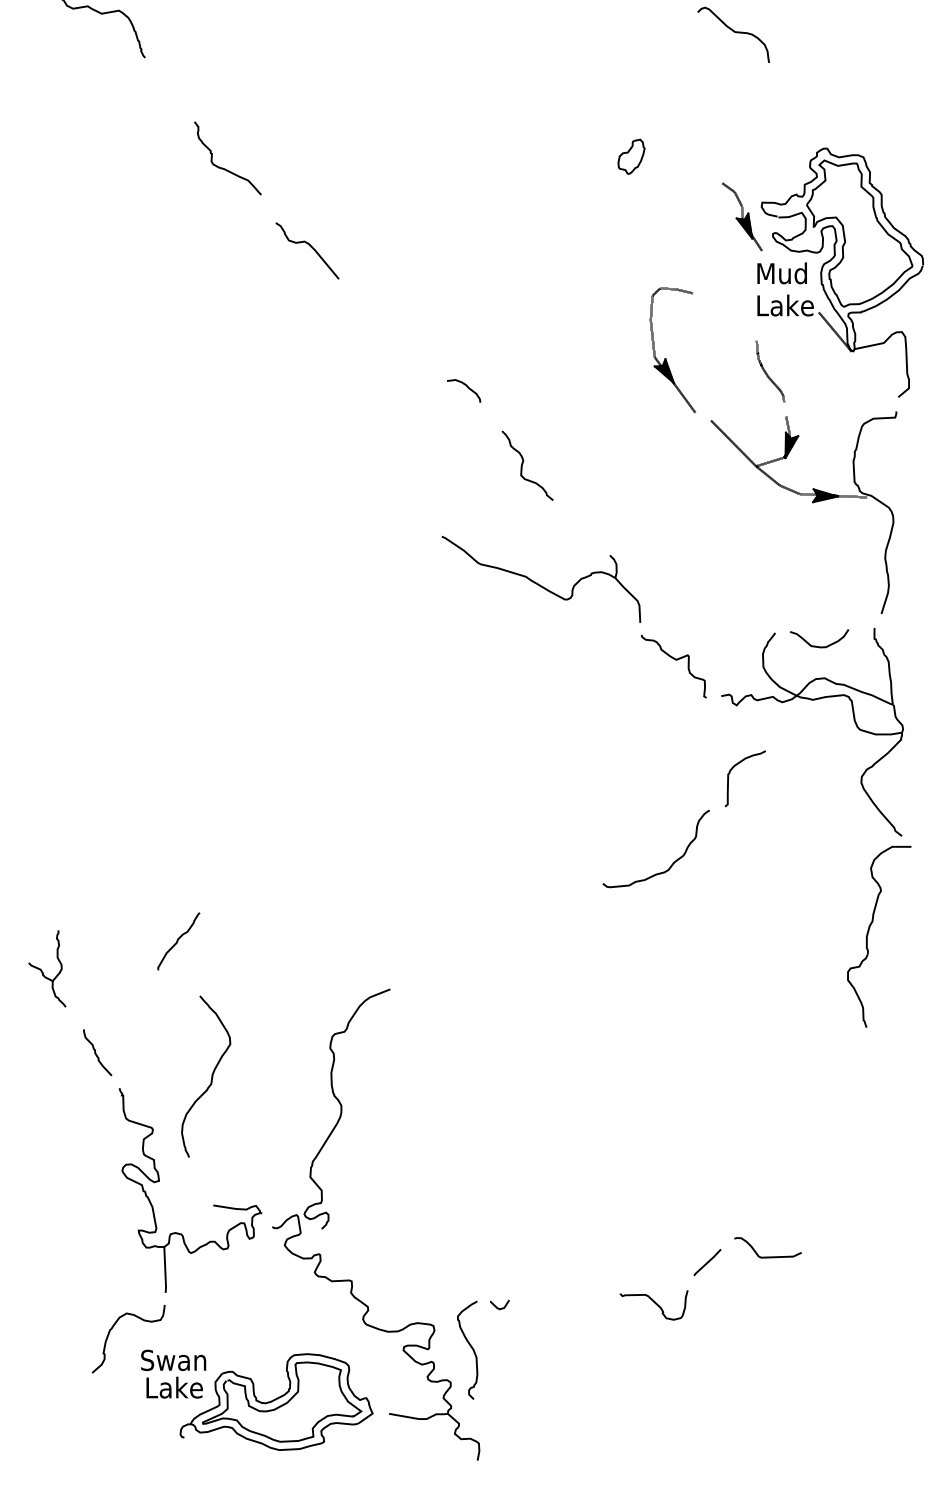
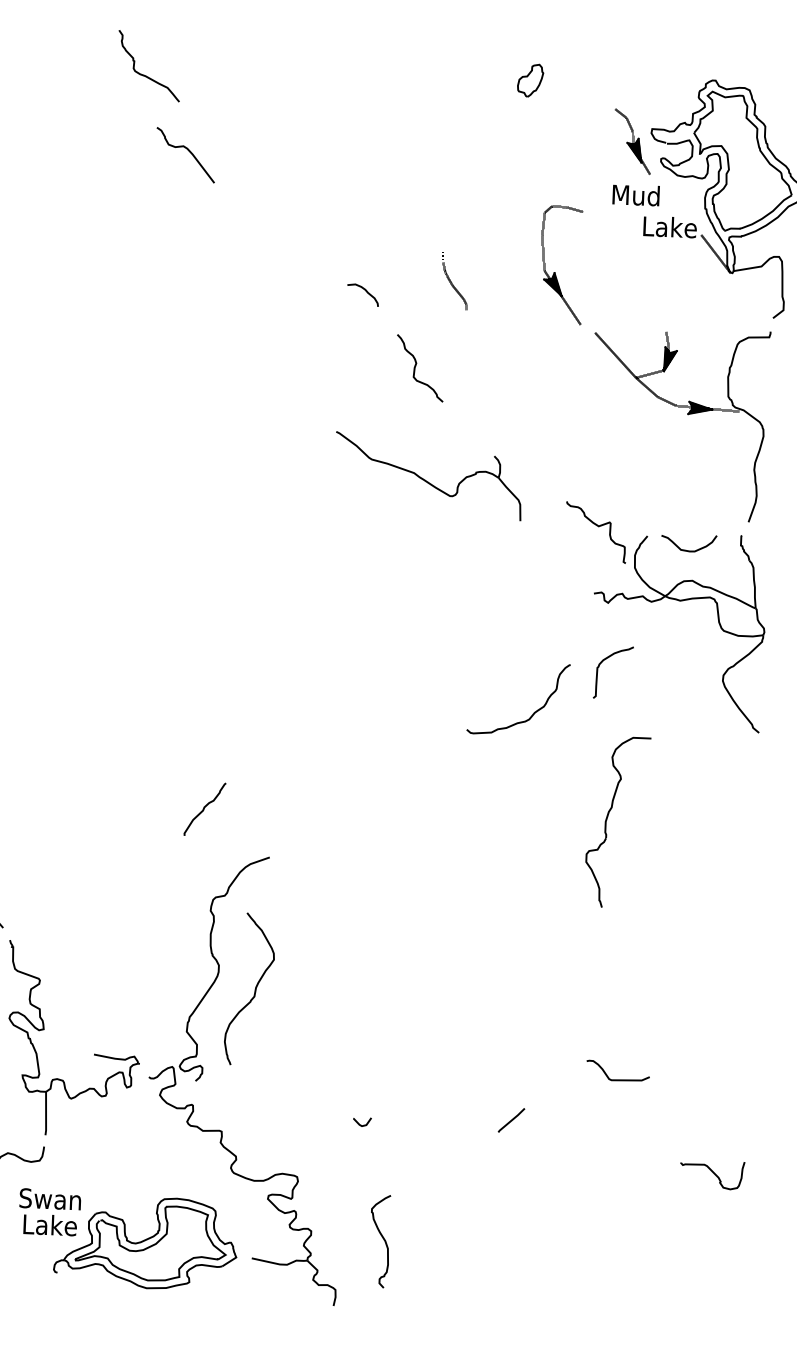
curve: (310, 247) -> (188, 152), moved
text: (781, 273) -> (635, 195), moved
part: (770, 371) -> (454, 280), moved
curve: (675, 660) -> (597, 526), moved
curve: (671, 864) -> (532, 714), moved
part: (868, 935) -> (607, 820), moved
curve: (178, 941) -> (204, 809), moved
curve: (211, 1076) -> (254, 989), moved
curve: (767, 1256) -> (617, 1079), moved
line: (707, 1262) -> (511, 1120), moved
curve: (654, 1303) -> (712, 1173), moved
curve: (498, 1307) -> (360, 1124), moved
curve: (470, 1347) -> (382, 1238), moved

